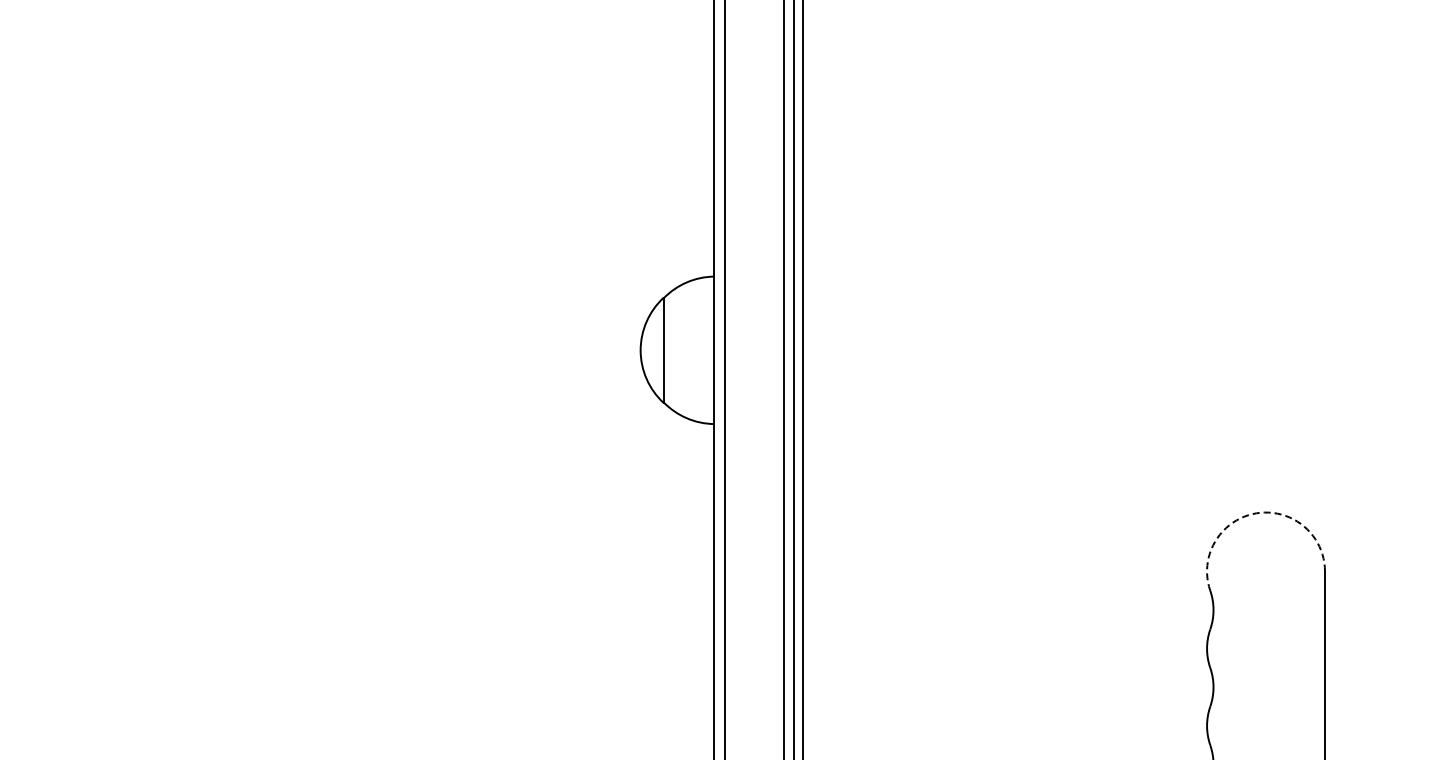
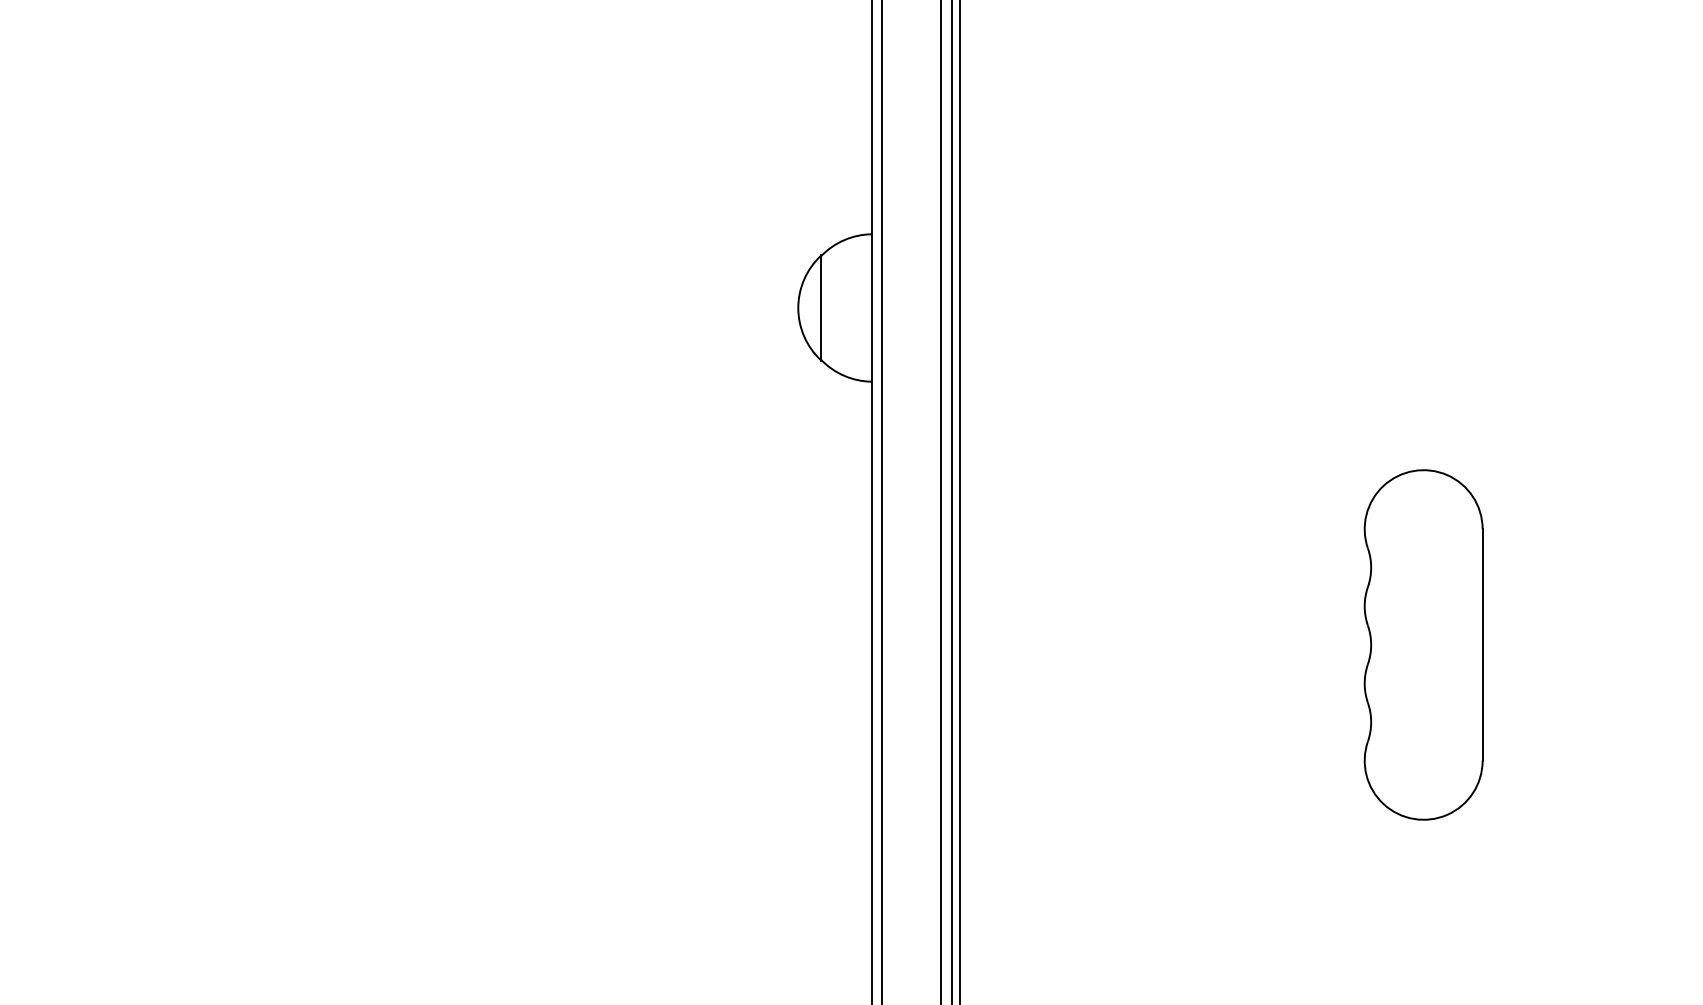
arc: (1255, 513) -> (1413, 471), dashed -> solid

